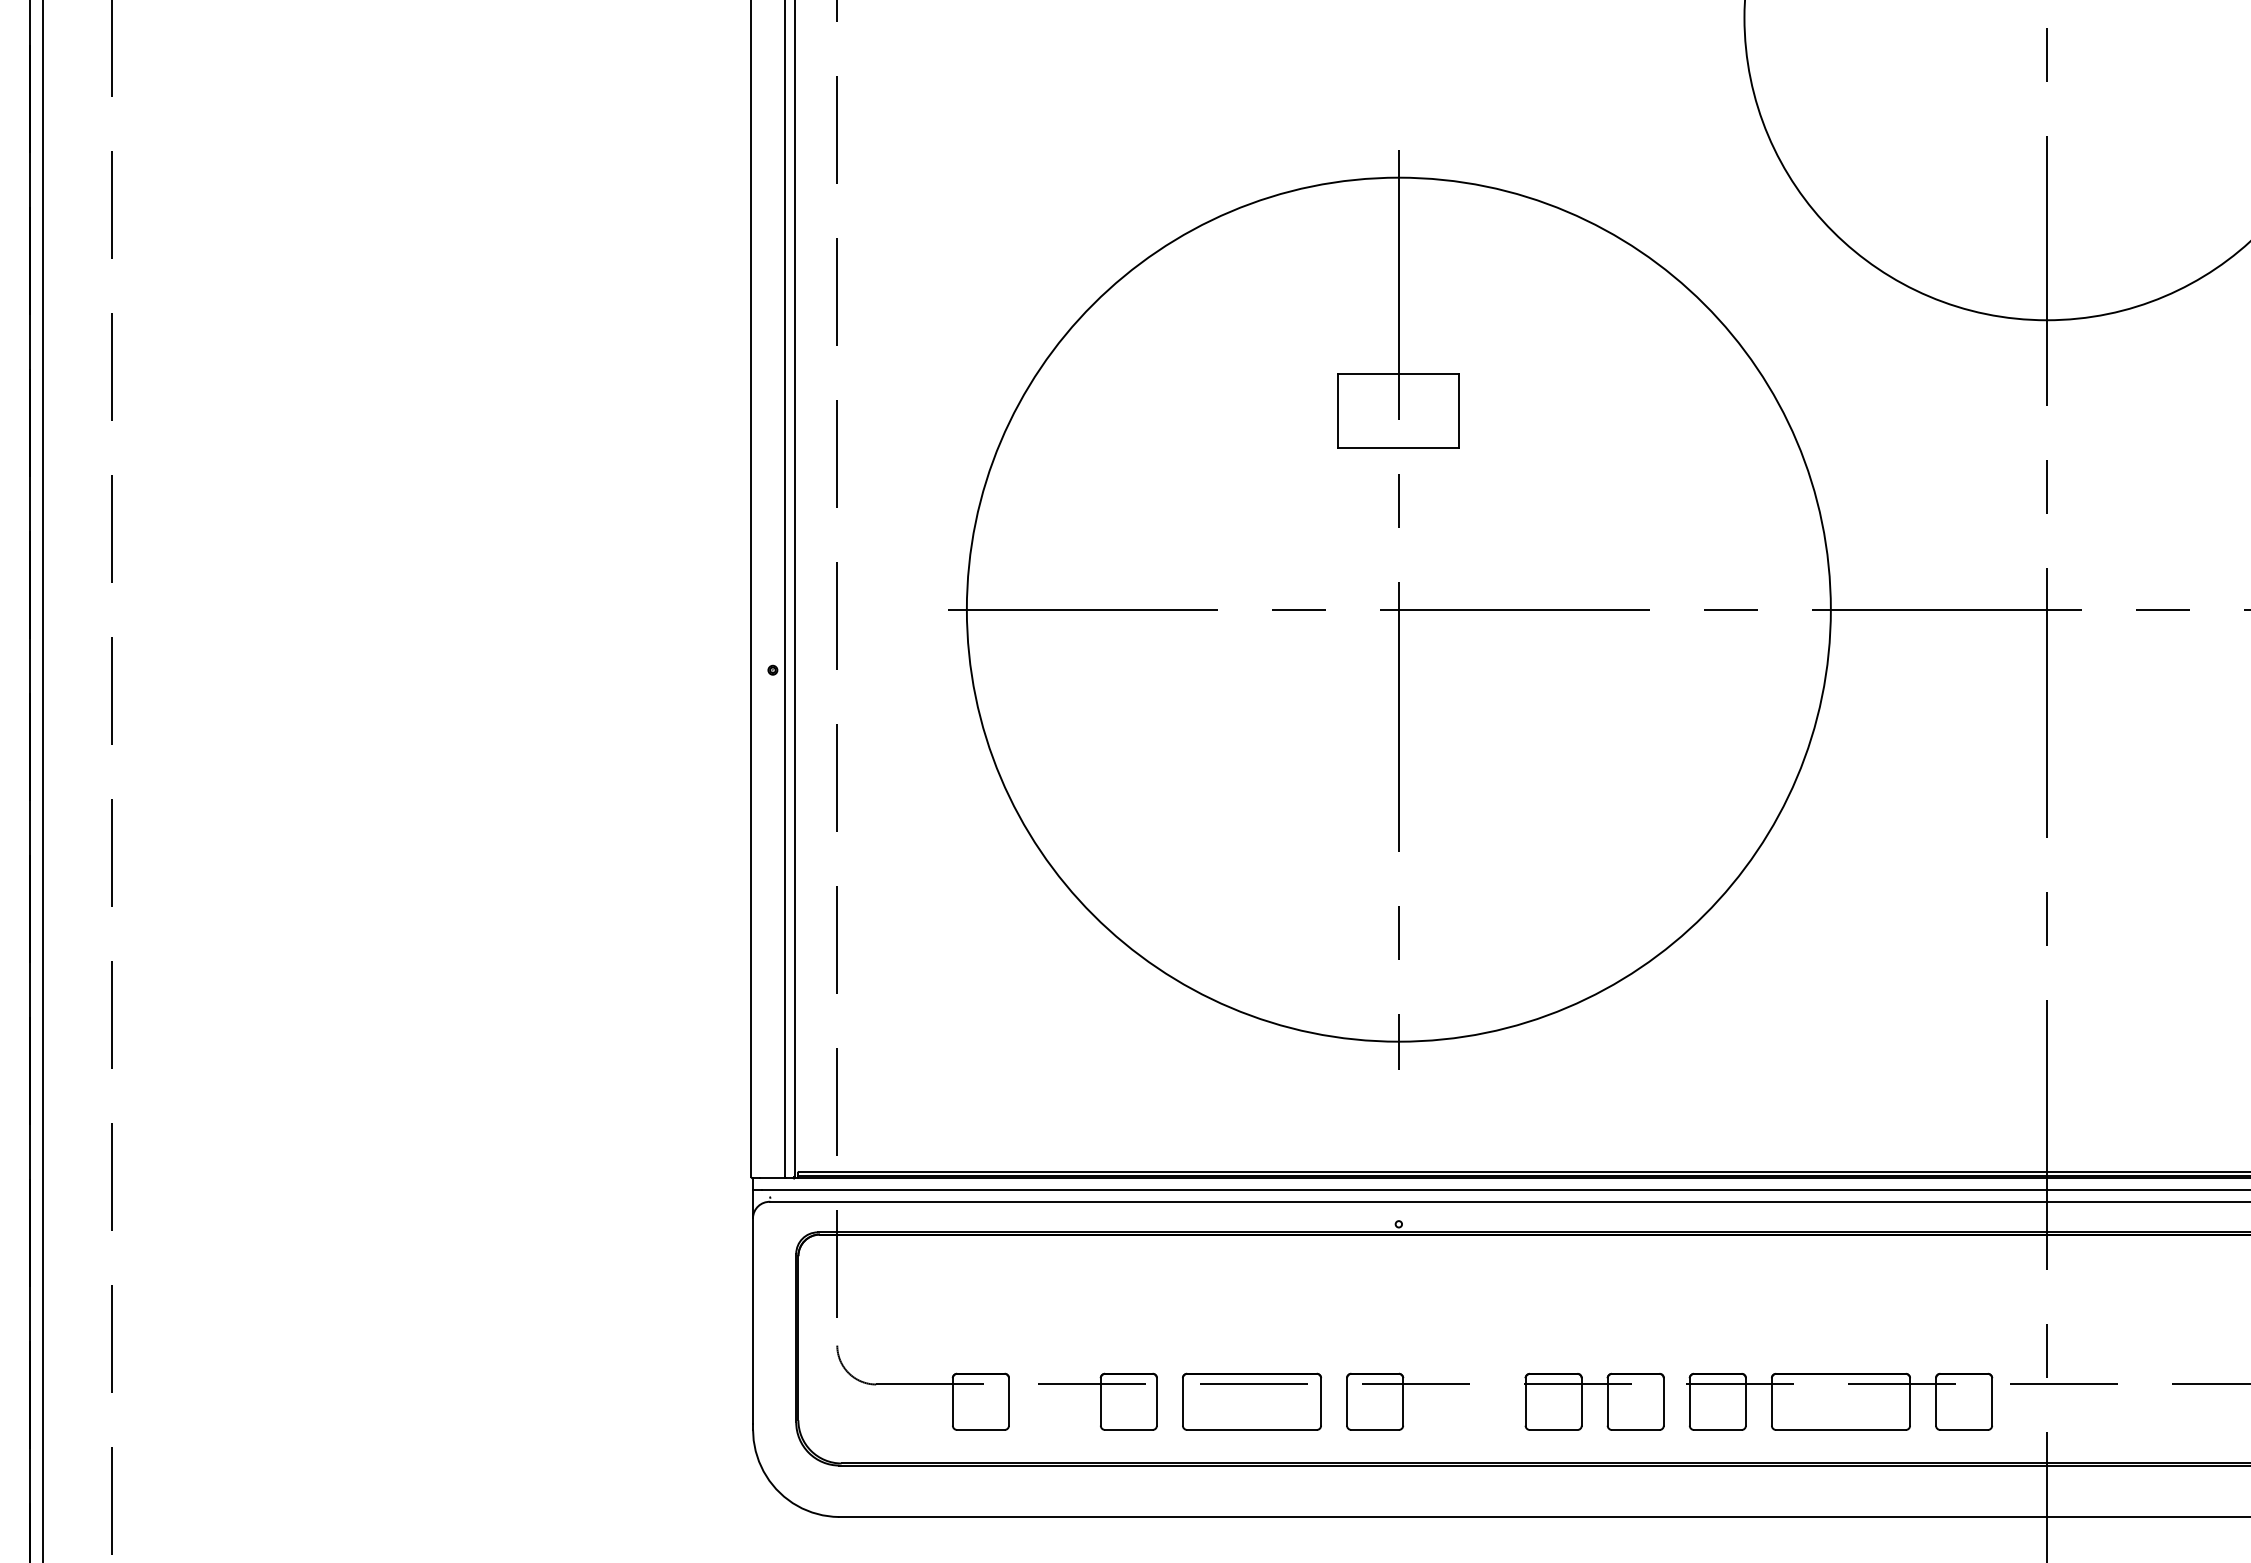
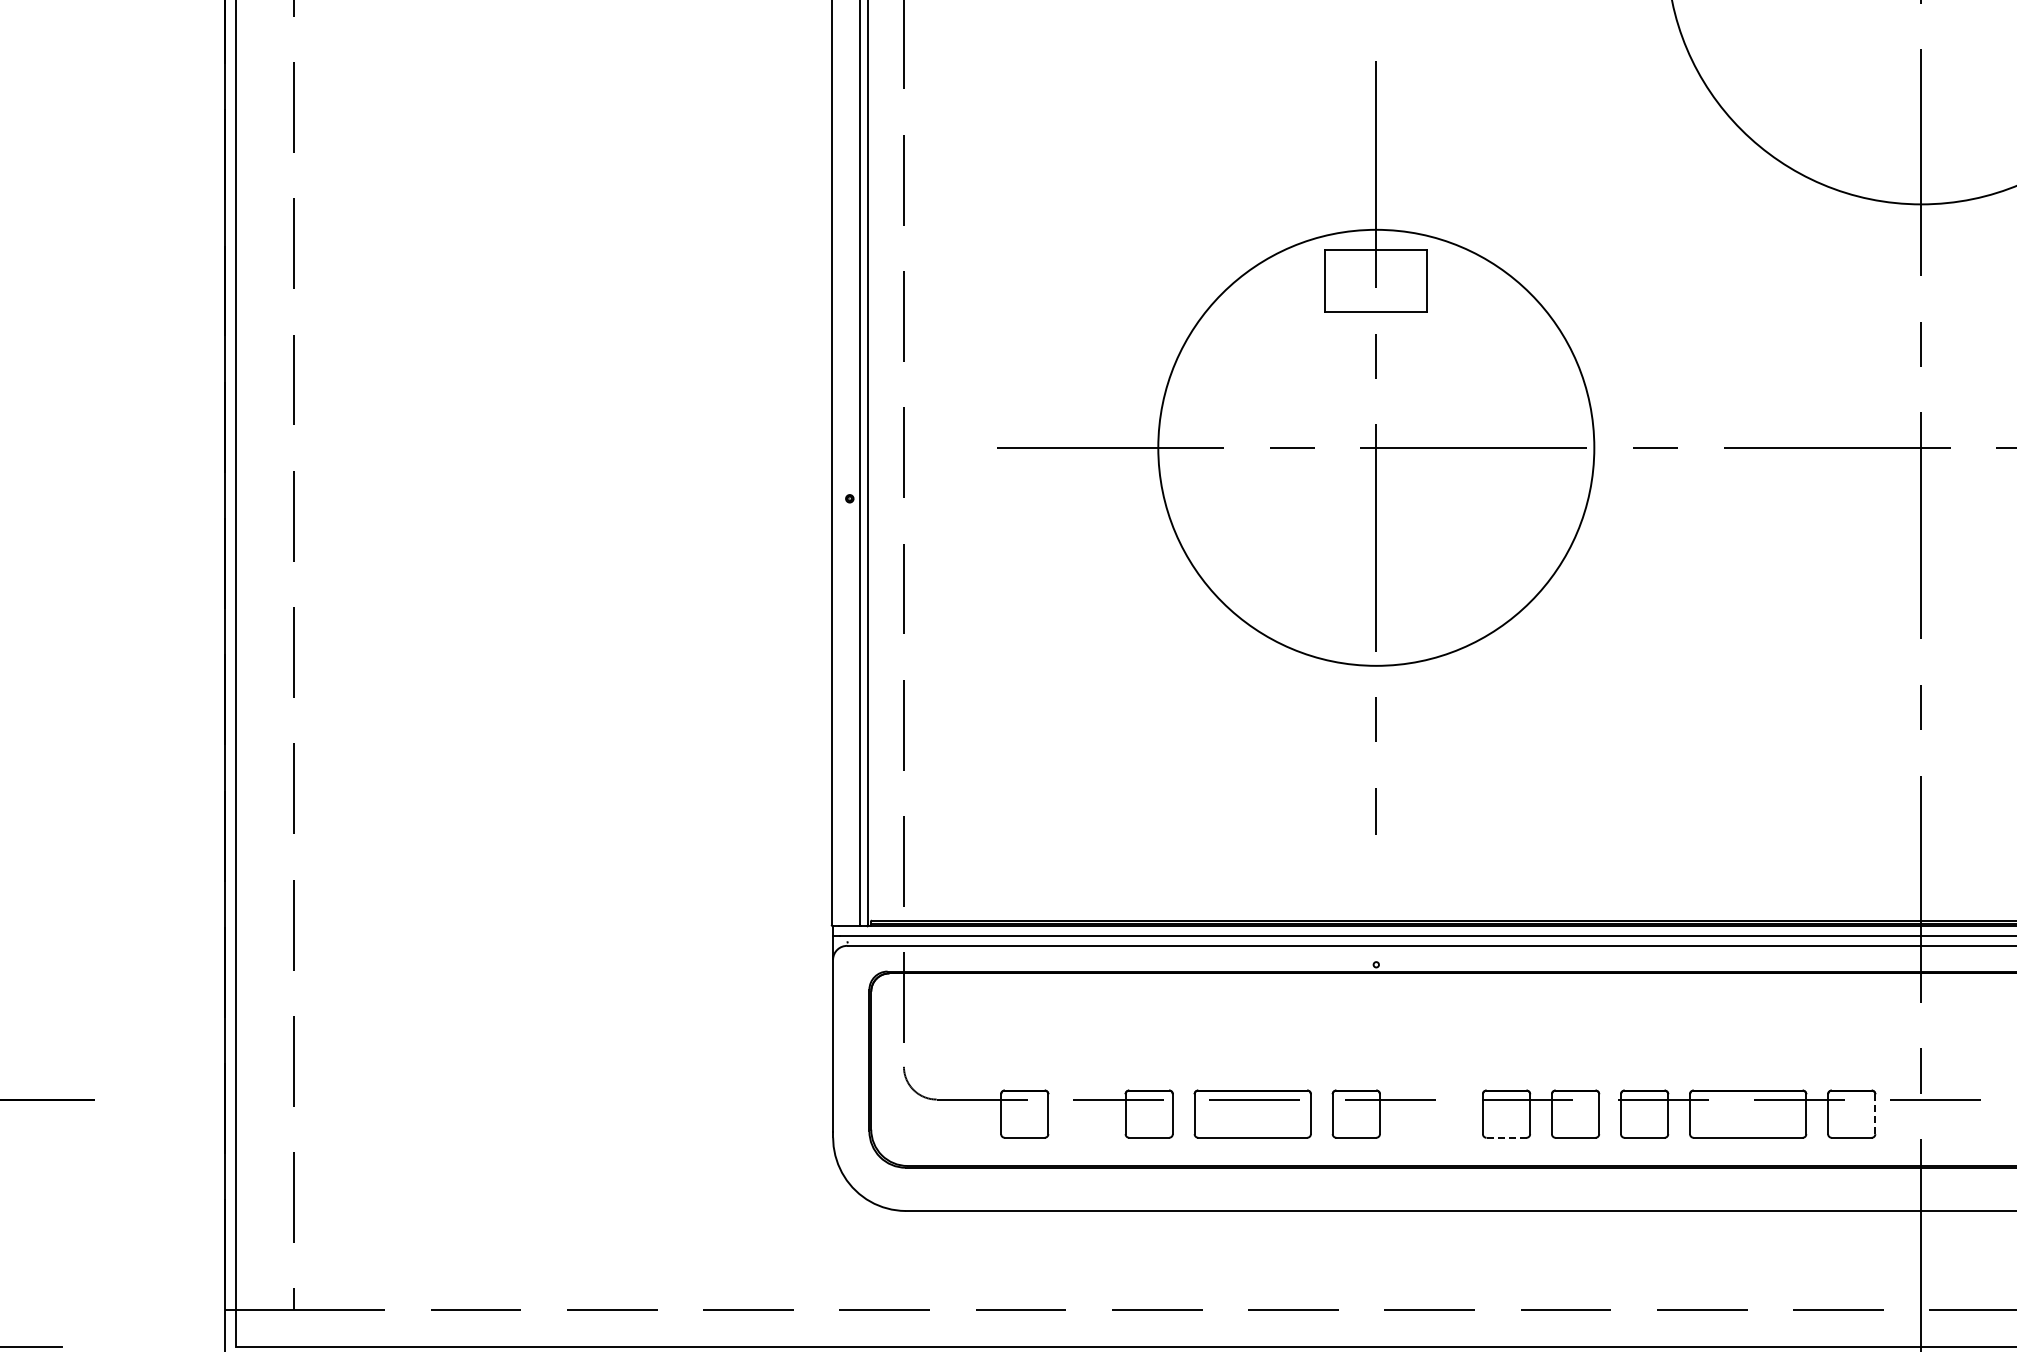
circle: (1397, 609) -> (1375, 447), size x0.6
line: (1992, 1402) -> (1875, 1114), solid -> dashed
line: (1553, 1429) -> (1506, 1137), solid -> dashed

